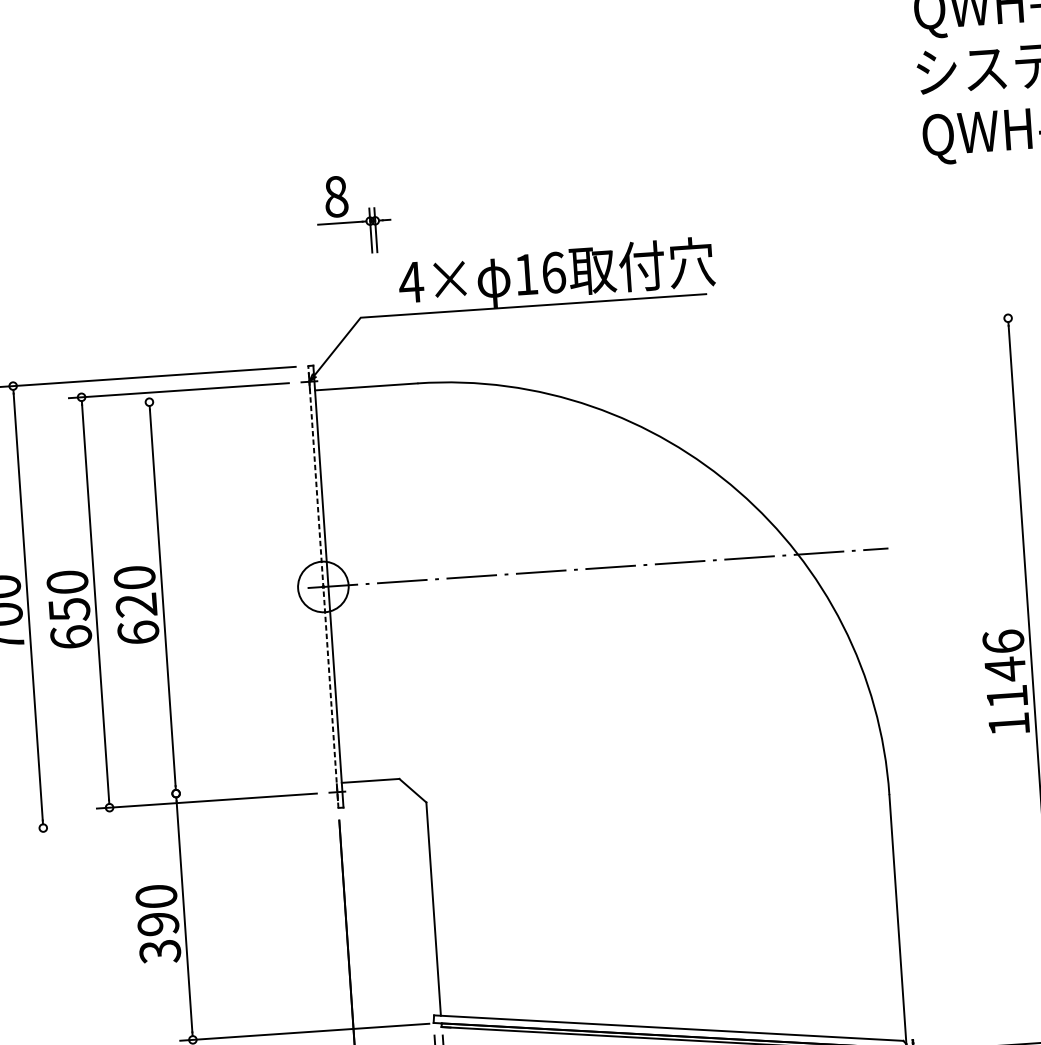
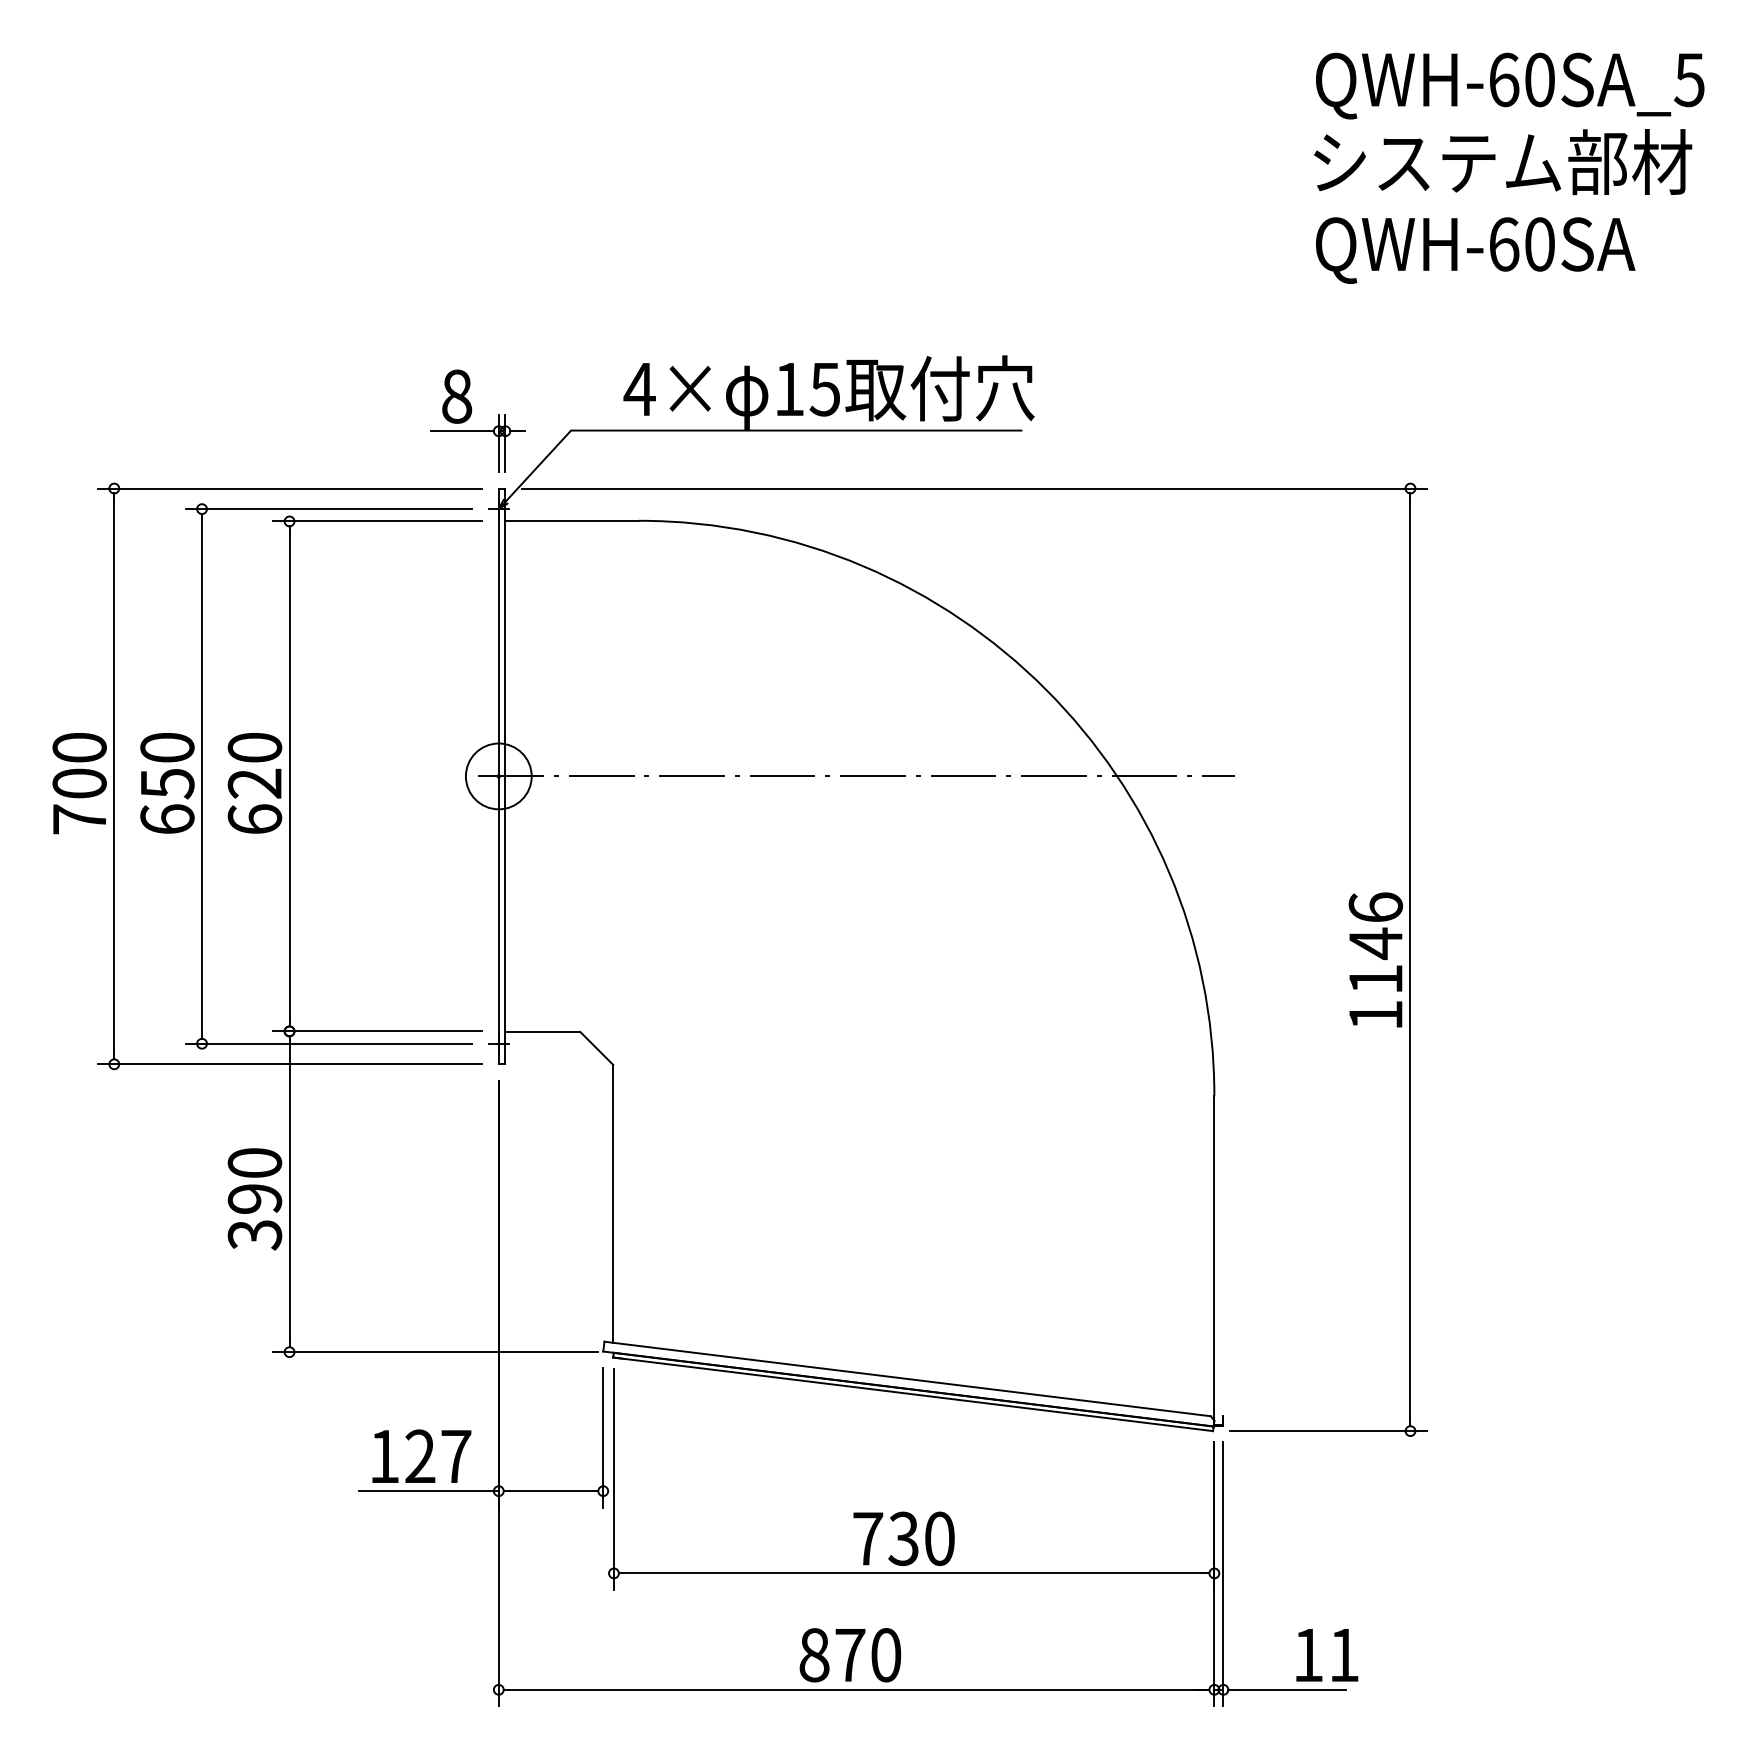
part: (347, 212) -> (470, 417), moved
text: (553, 272) -> (824, 389), 16 -> 15
line: (672, 341) -> (973, 488), added
line: (216, 397) -> (377, 521), added
line: (323, 587) -> (498, 776), dashed -> solid
line: (243, 789) -> (377, 1031), added
line: (177, 819) -> (289, 1064), added

